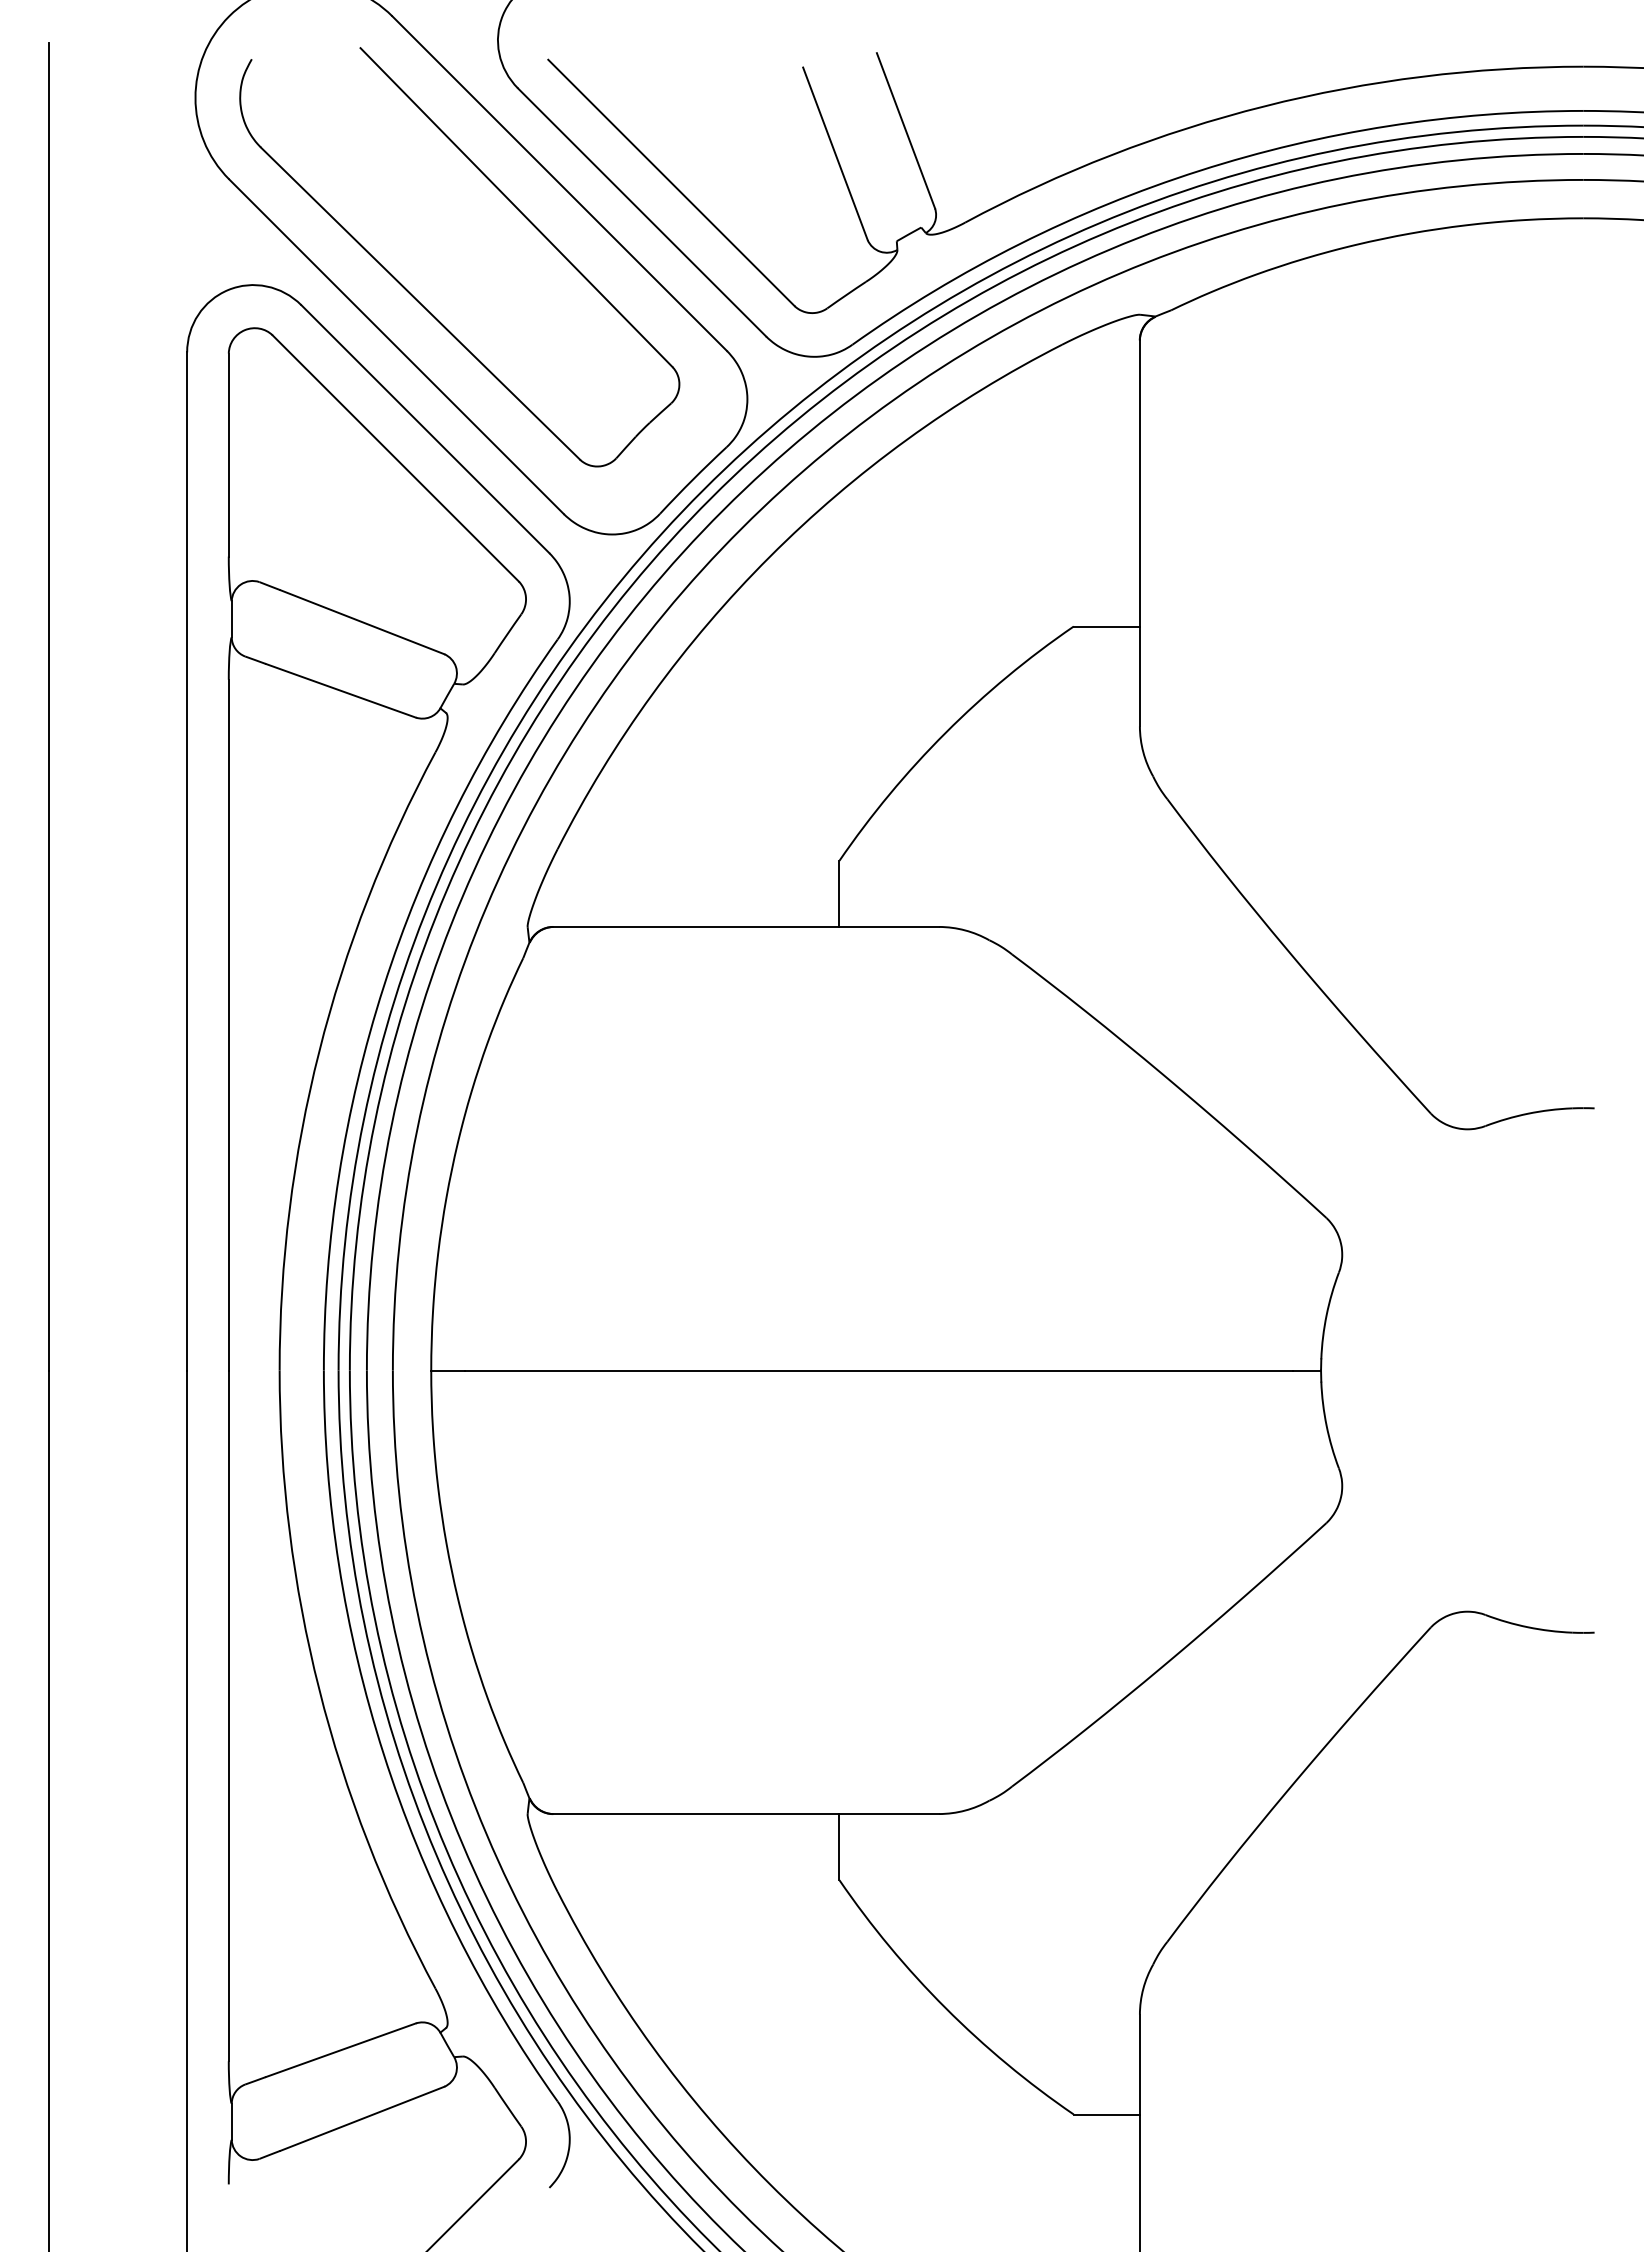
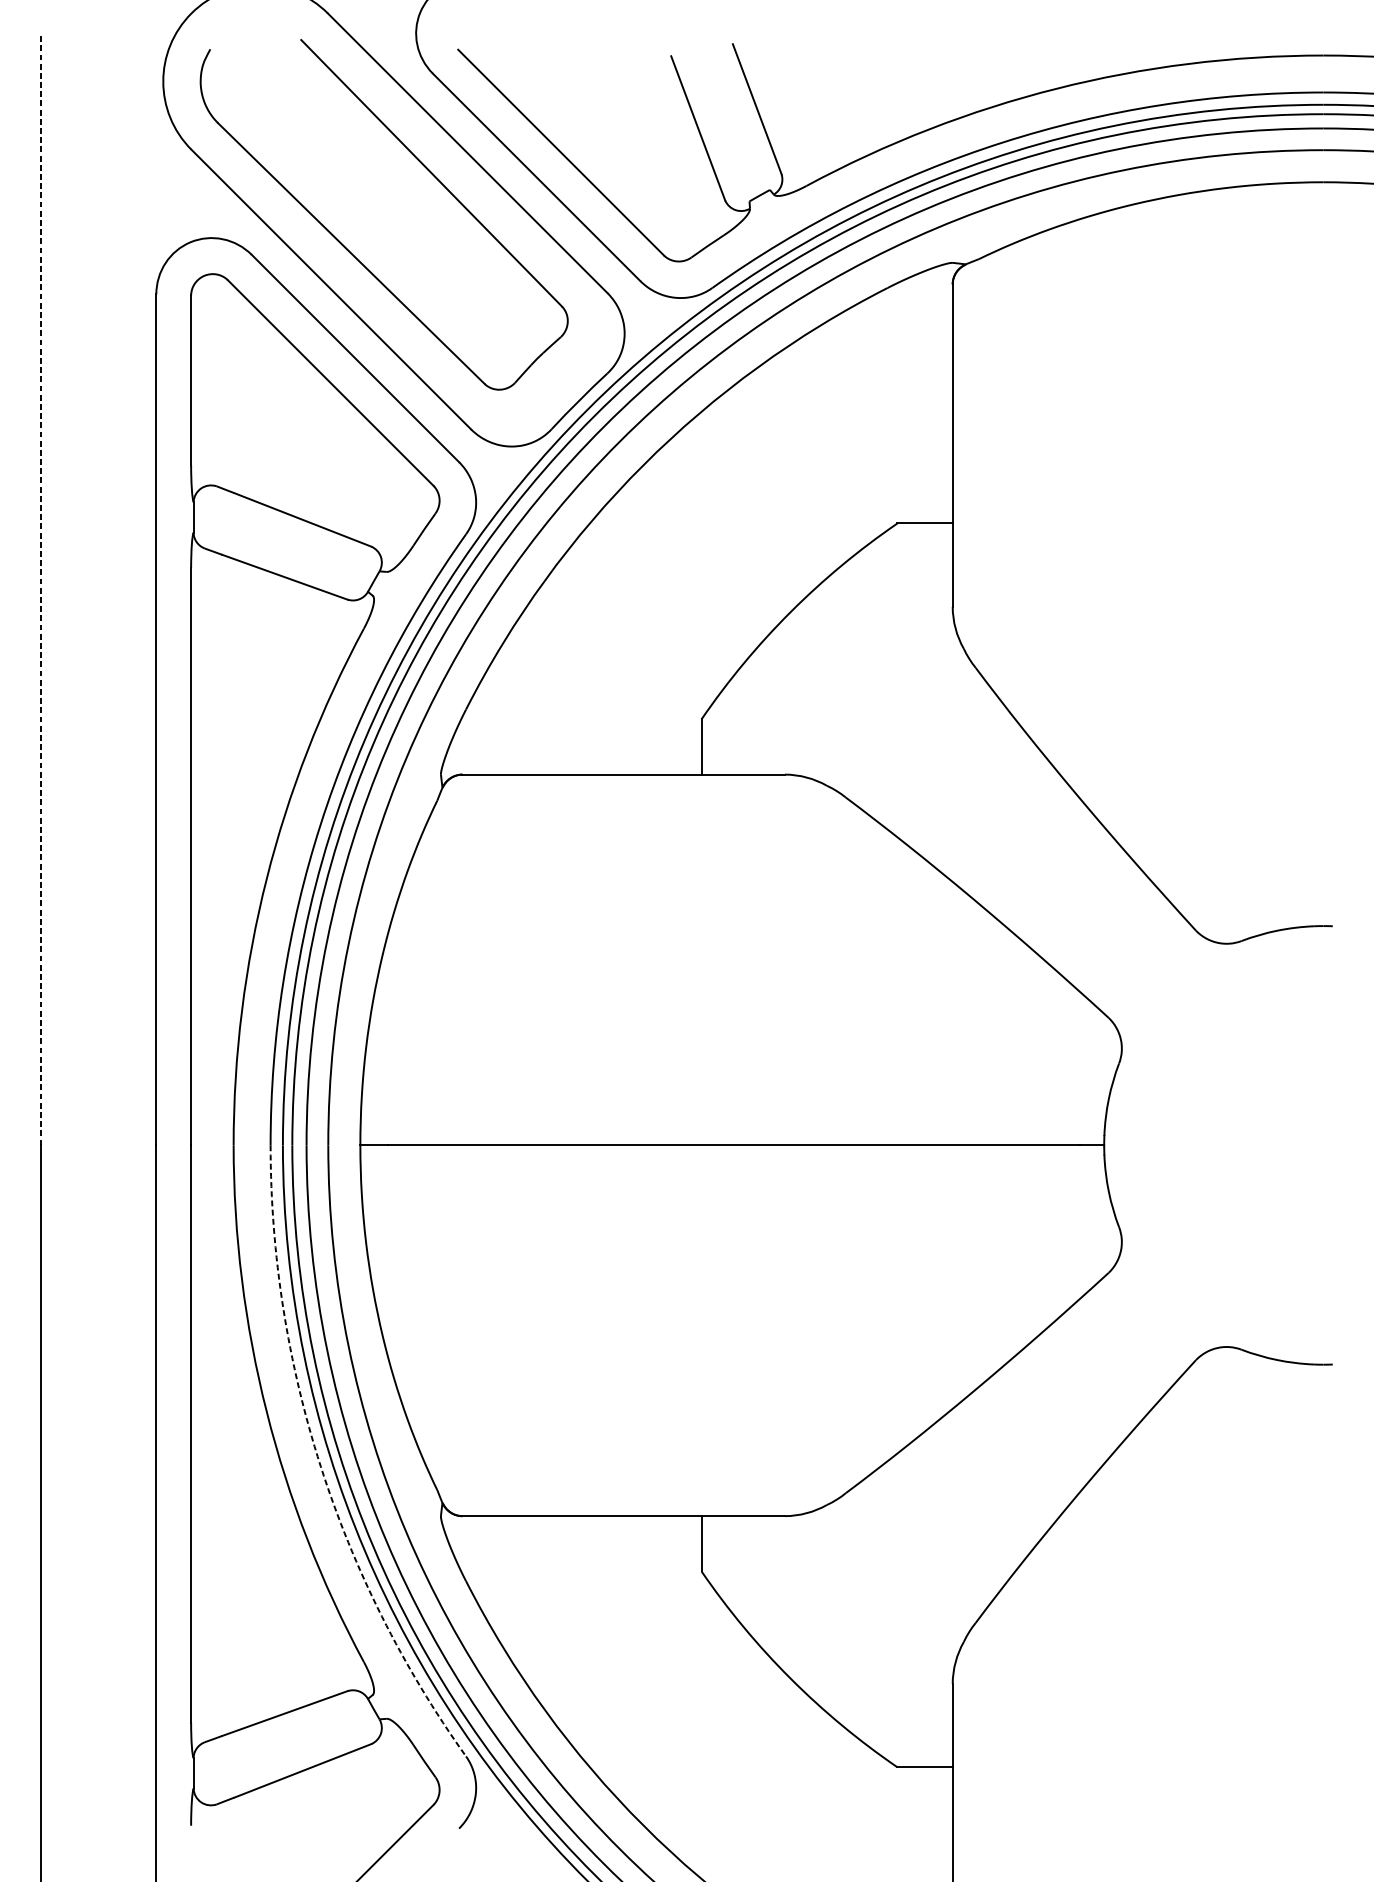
line: (49, 706) -> (41, 590), solid -> dashed
arc: (383, 1754) -> (320, 1466), solid -> dashed

